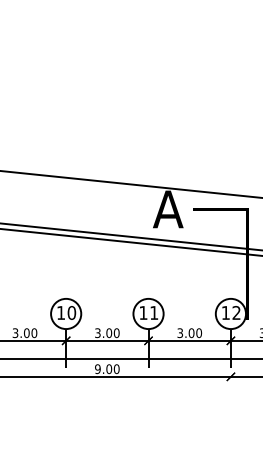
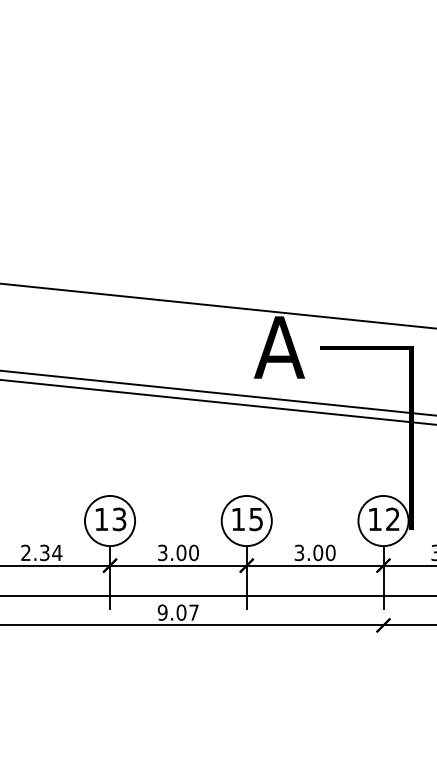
text: (71, 312) -> (118, 518), 10 -> 13
text: (154, 313) -> (256, 520), 11 -> 15
text: (24, 333) -> (40, 553), 3.00 -> 2.34
text: (116, 369) -> (193, 613), 9.00 -> 9.07

